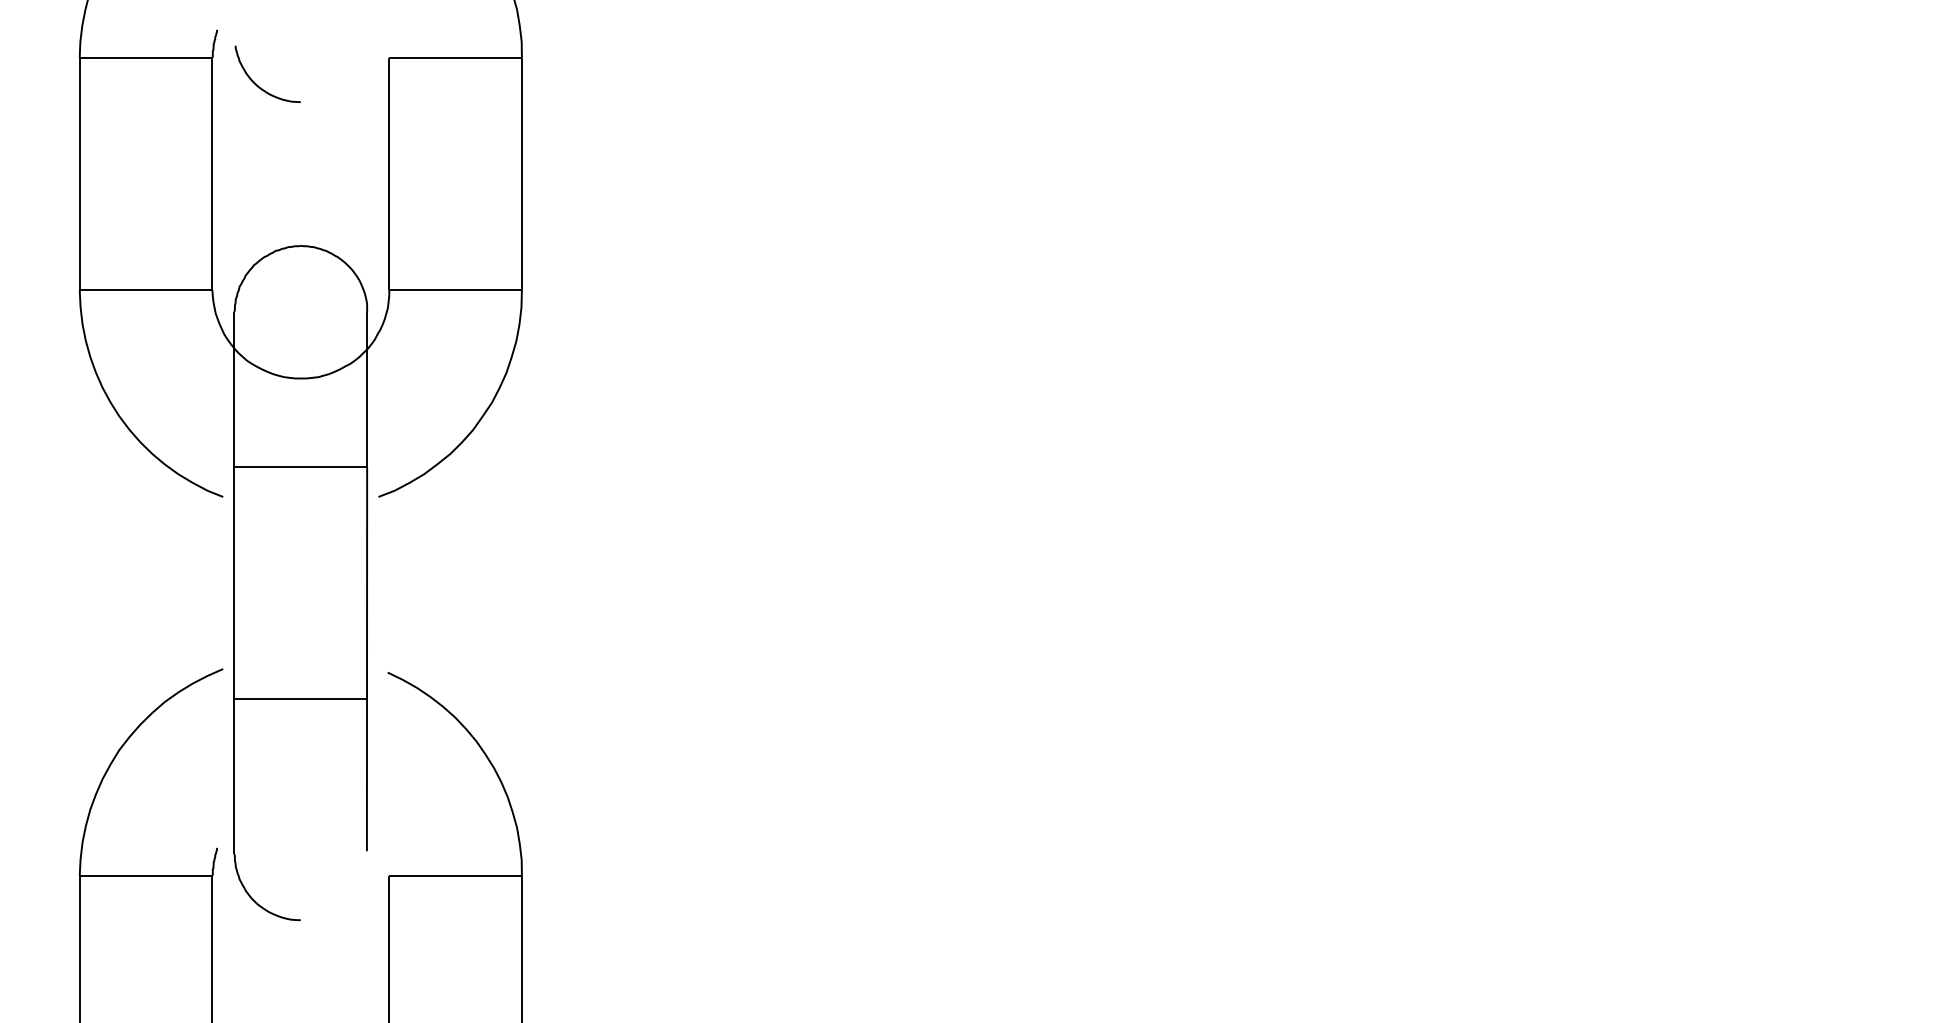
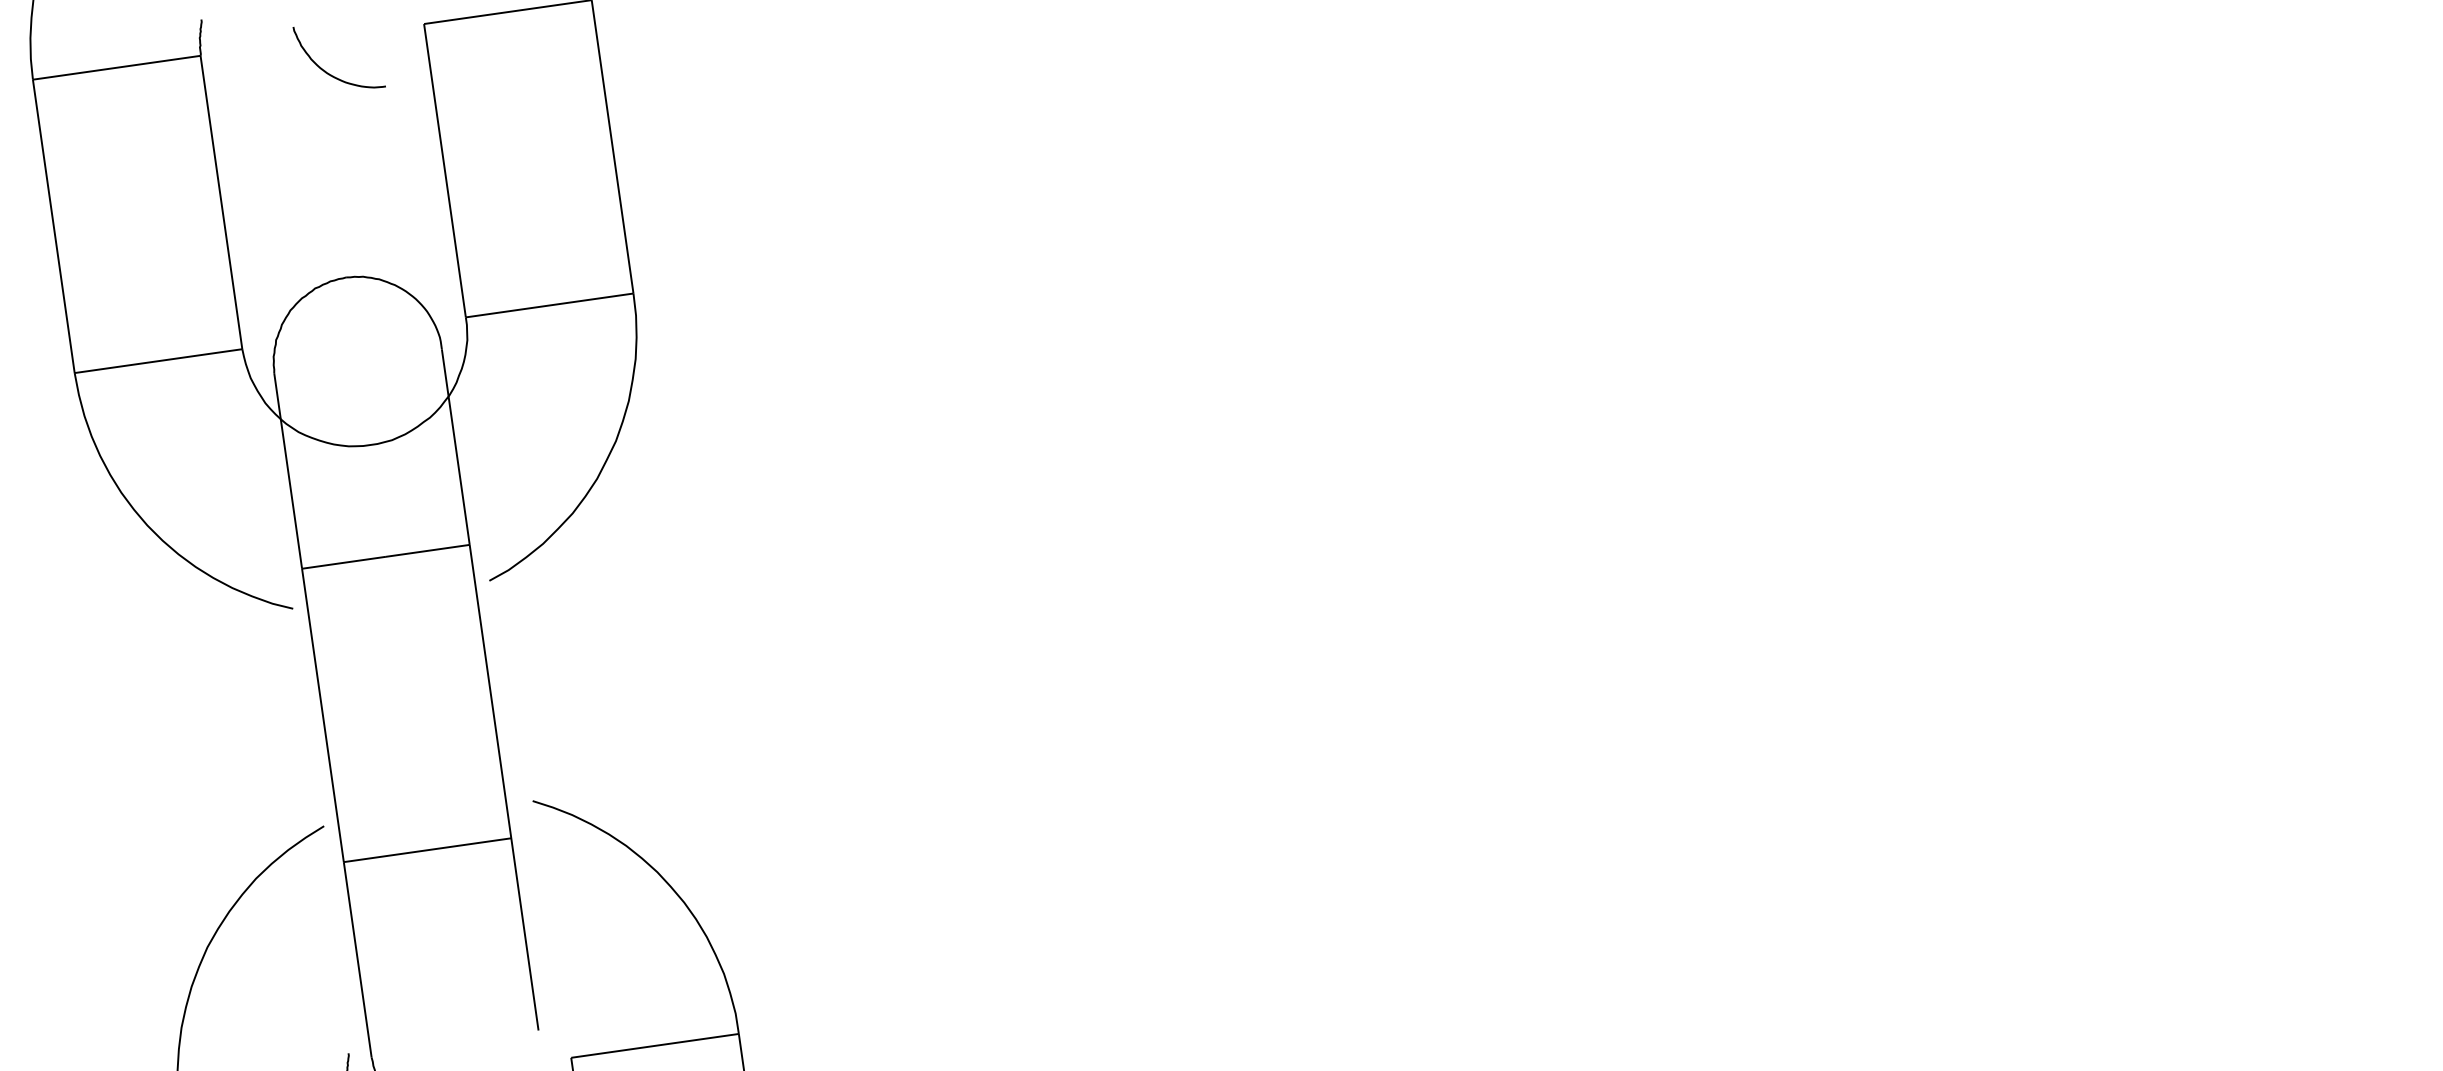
curve: (256, 83) -> (326, 70), moved

